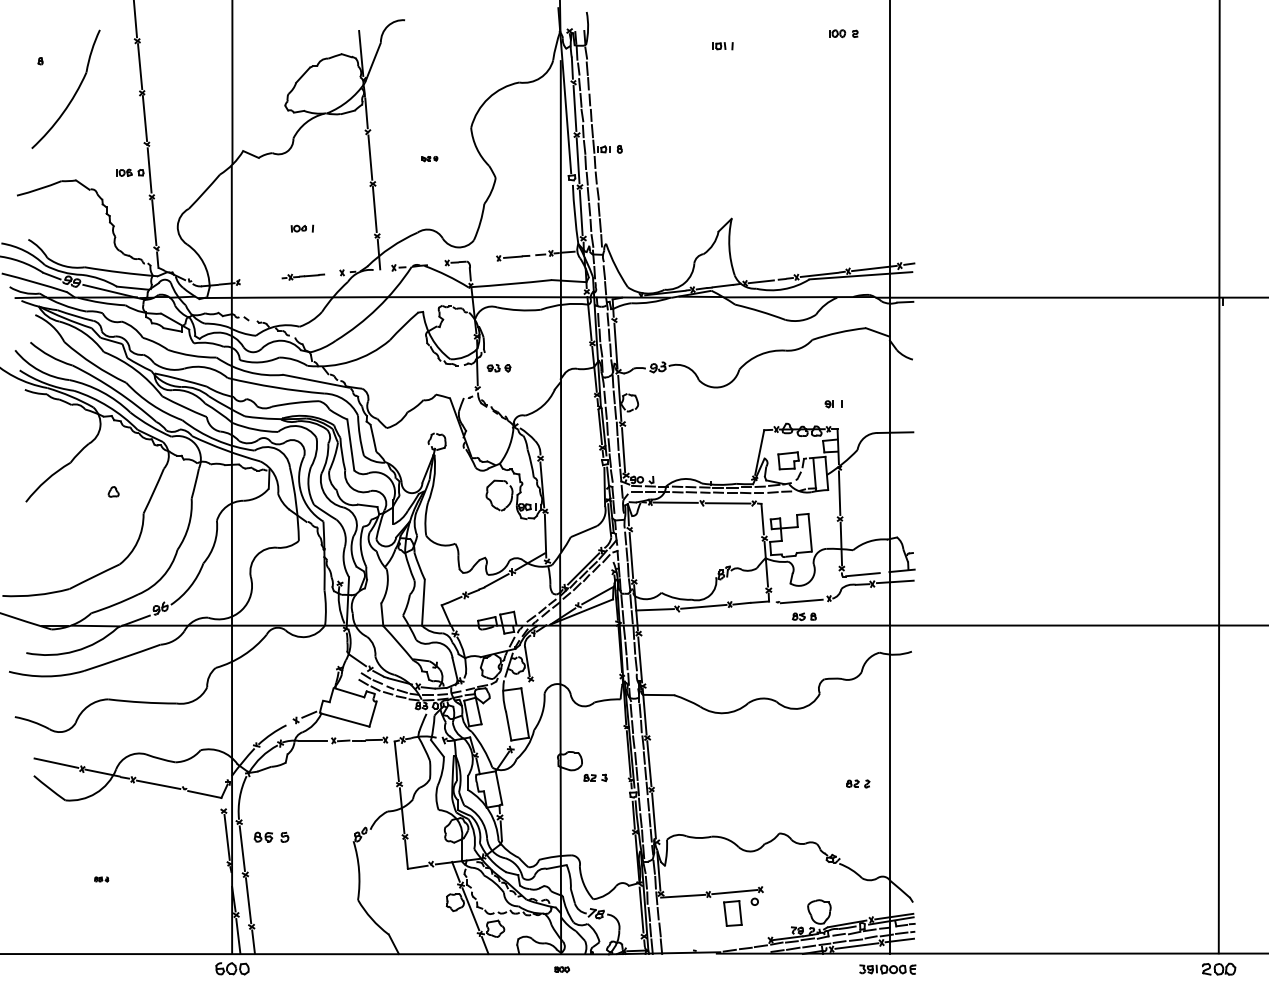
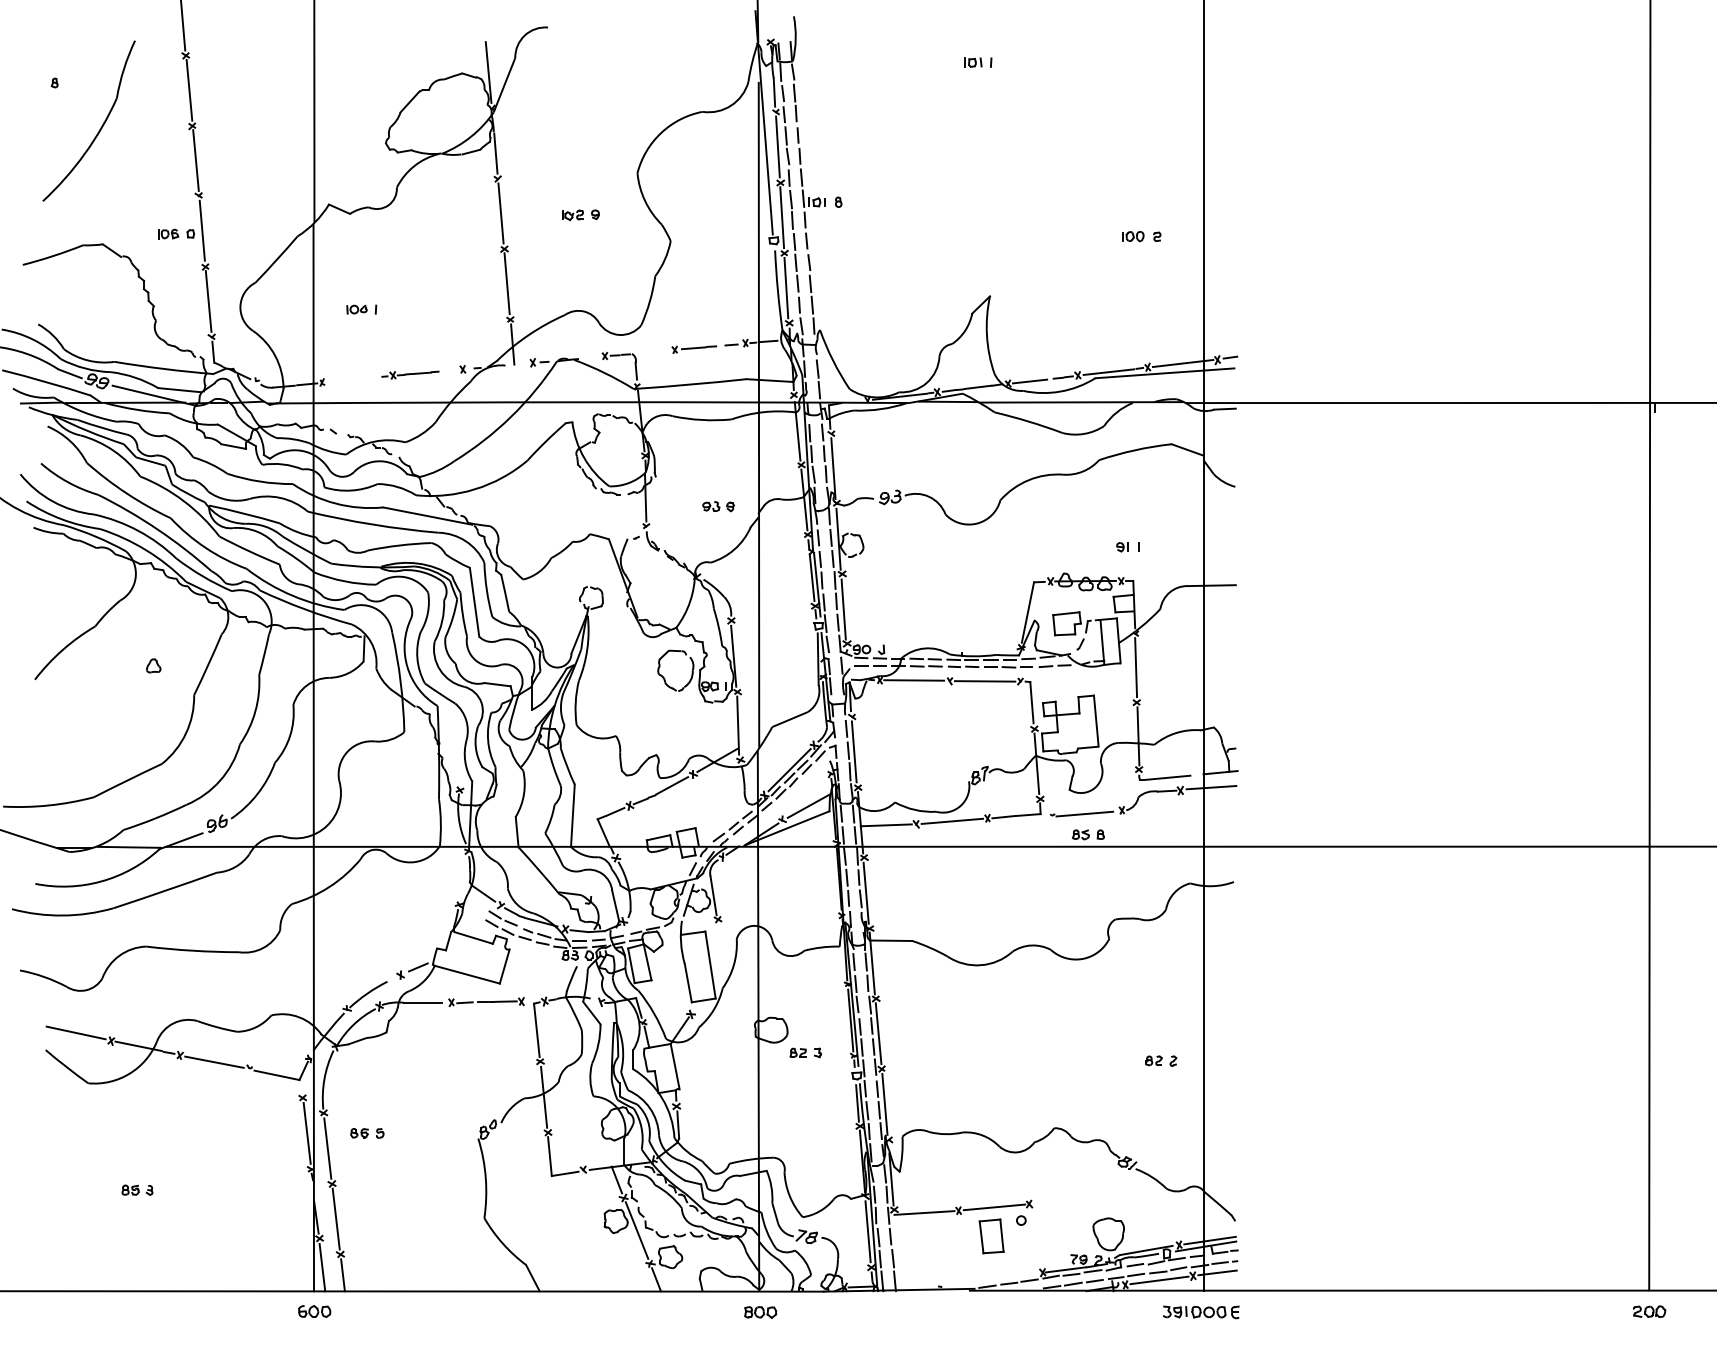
part: (843, 33) -> (1141, 236), moved
part: (429, 158) -> (581, 214), size x1.67
part: (302, 228) -> (361, 309), moved
part: (498, 368) -> (717, 506), moved
part: (271, 837) -> (367, 1133), size x0.71
part: (101, 879) -> (137, 1190), size x1.67
part: (1218, 968) -> (1648, 1310), size x0.71
part: (232, 969) -> (314, 1312), size x0.71
part: (561, 969) -> (759, 1312), size x1.67

